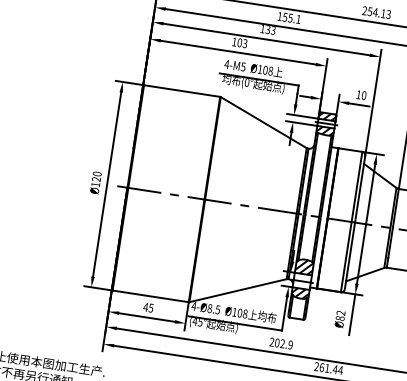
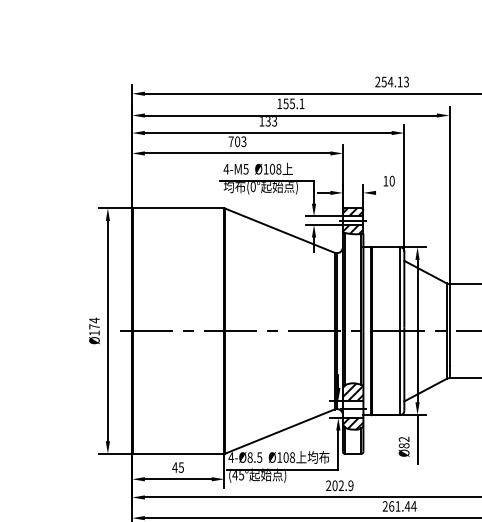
text: (233, 41) -> (230, 141), 103 -> 703
line: (359, 104) -> (388, 192), removed
text: (96, 176) -> (94, 323), Ø120 -> Ø174

